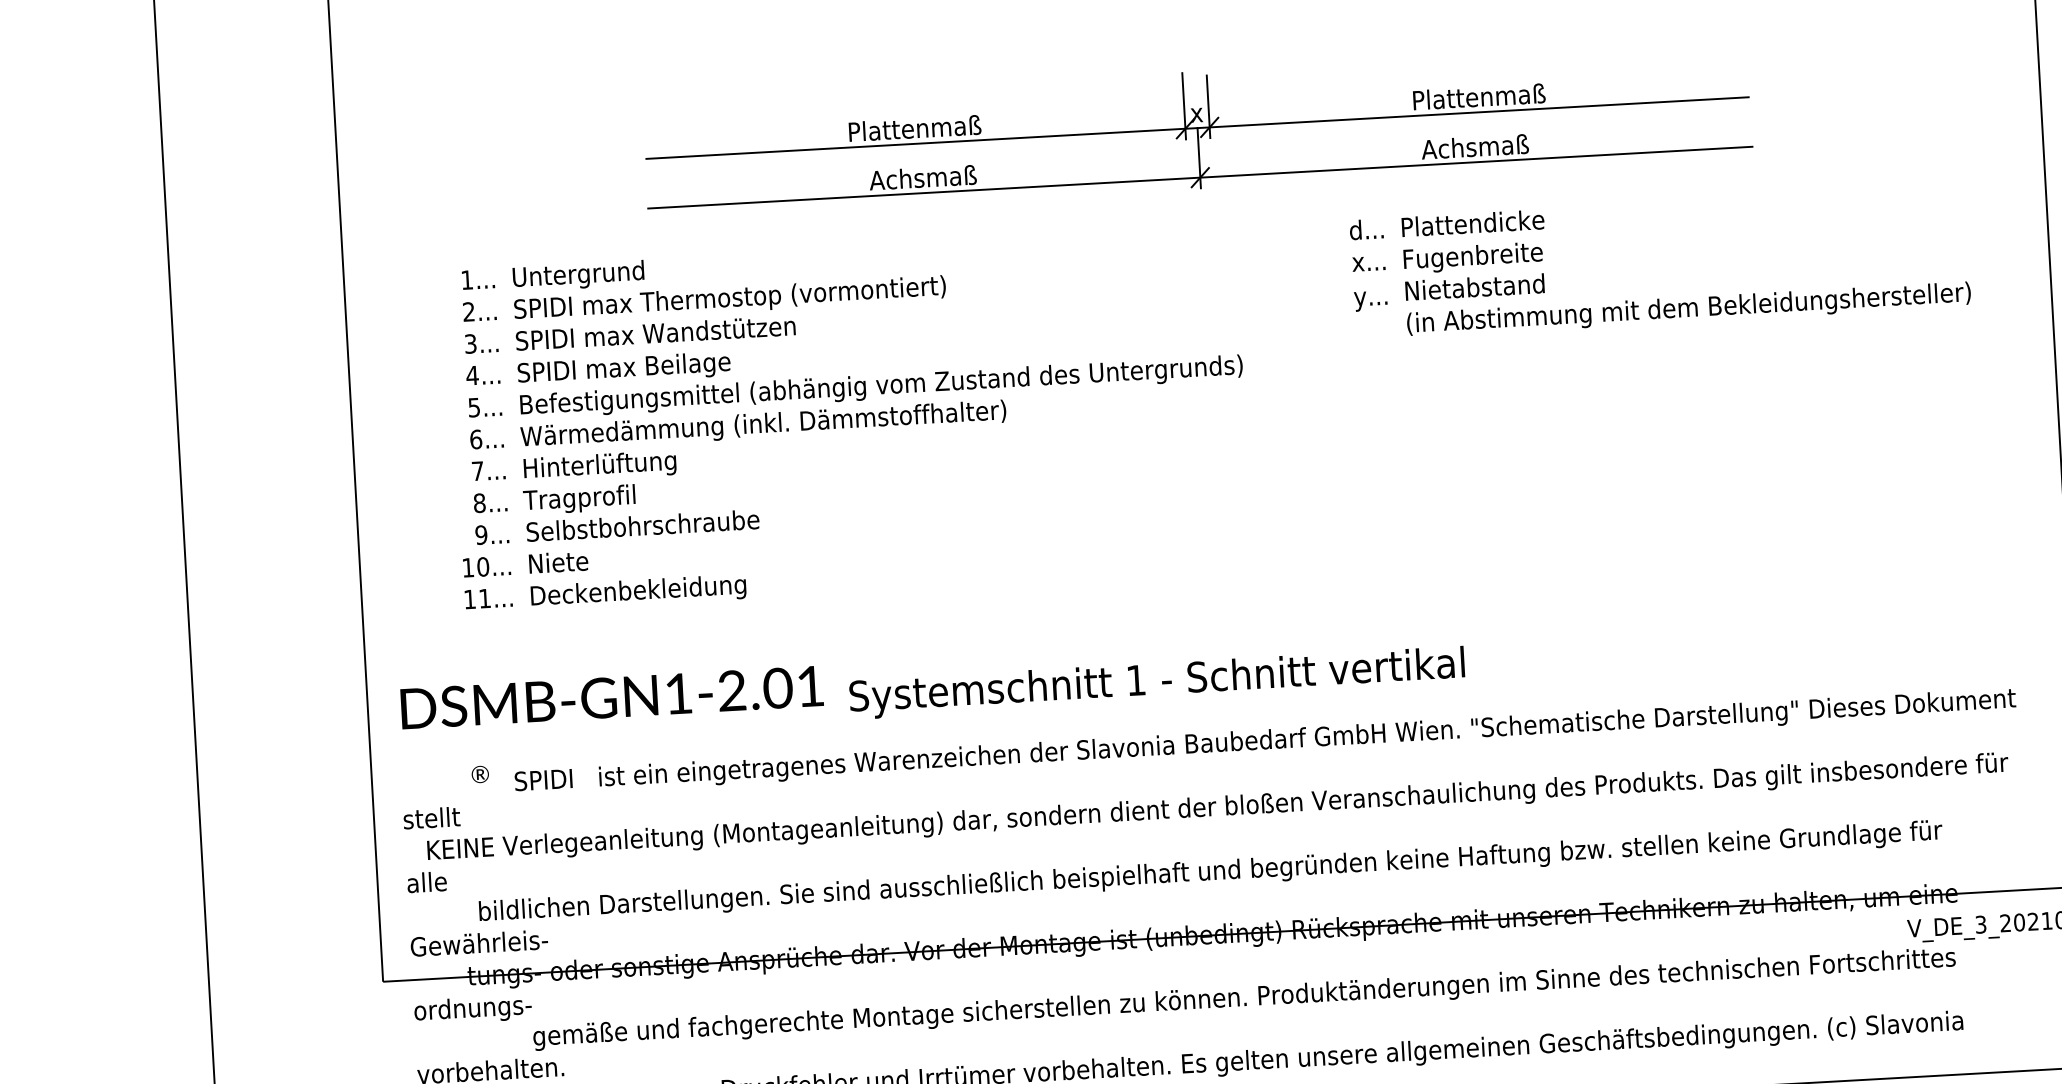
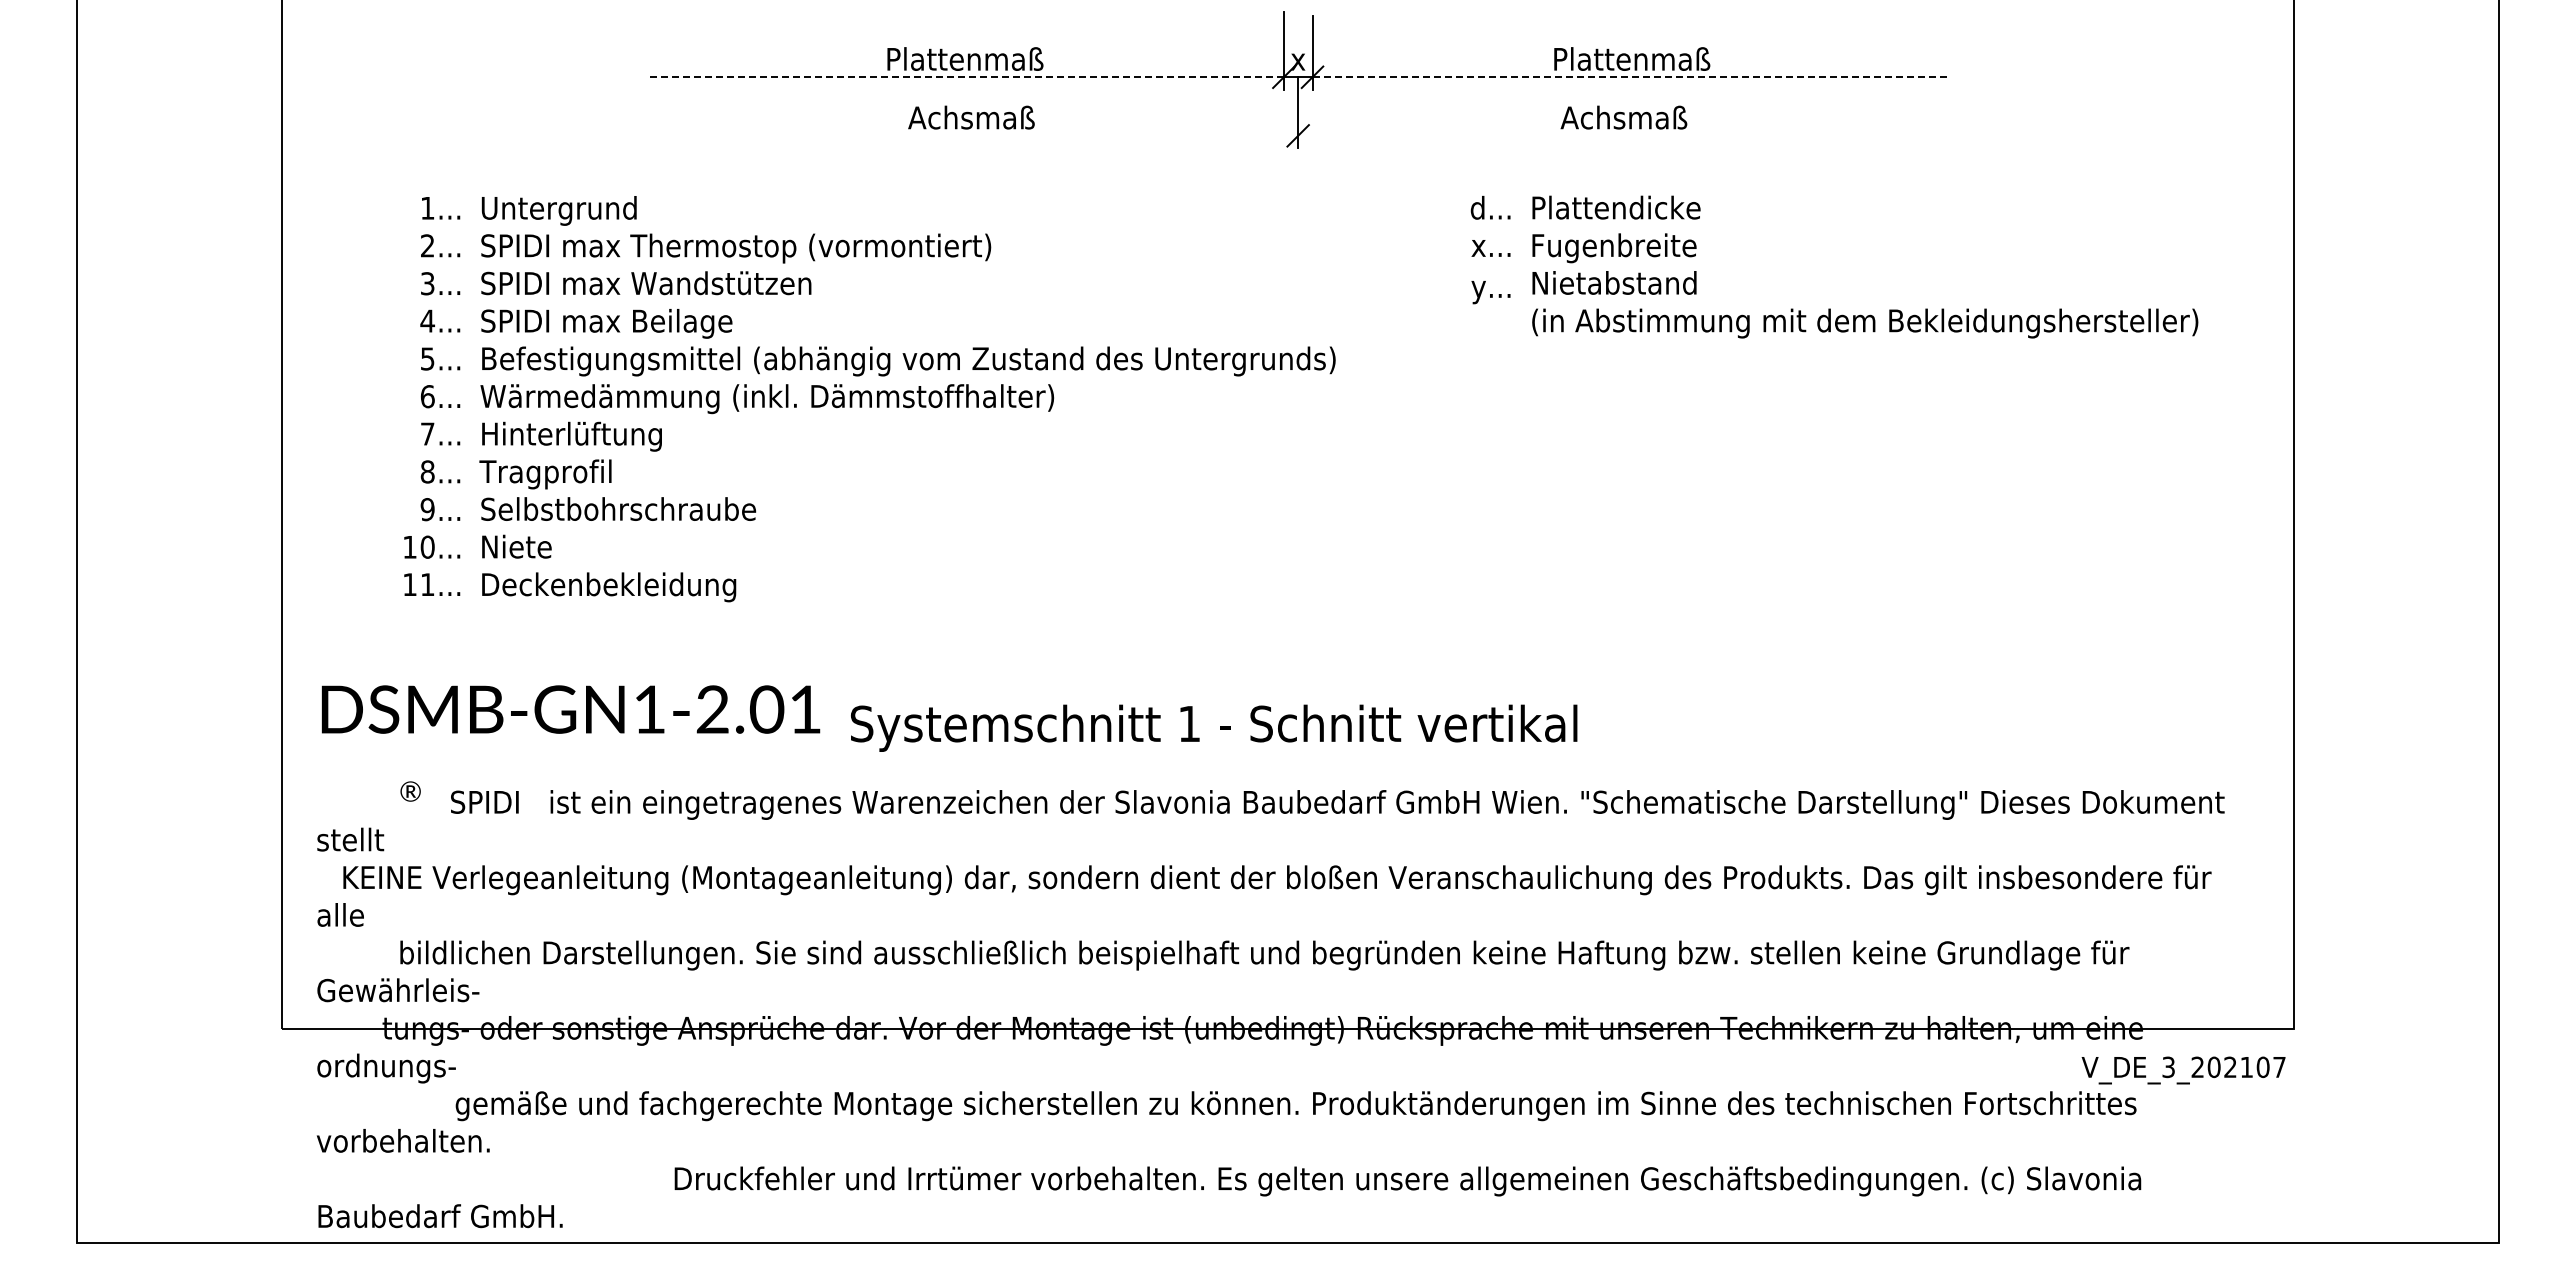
line: (1480, 112) -> (1632, 77), solid -> dashed
line: (915, 144) -> (964, 77), solid -> dashed
line: (1199, 177) -> (1297, 135), removed

